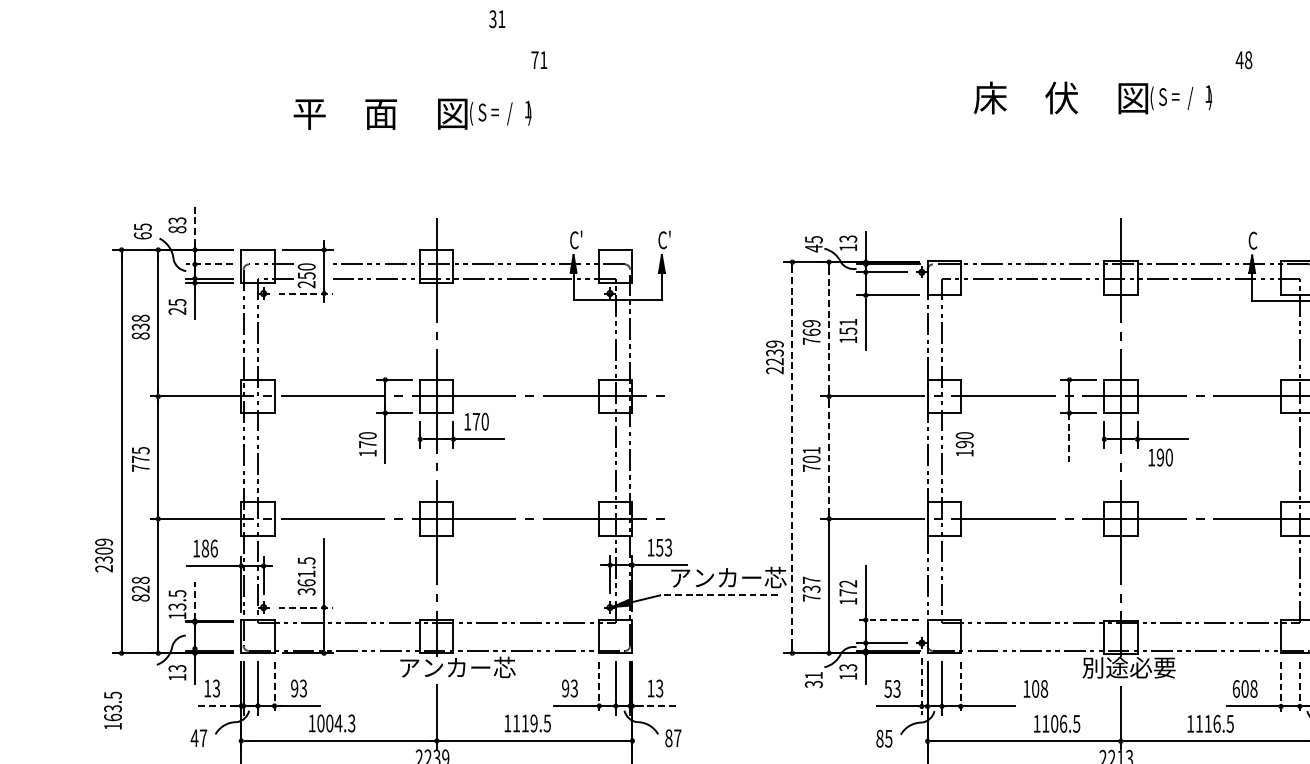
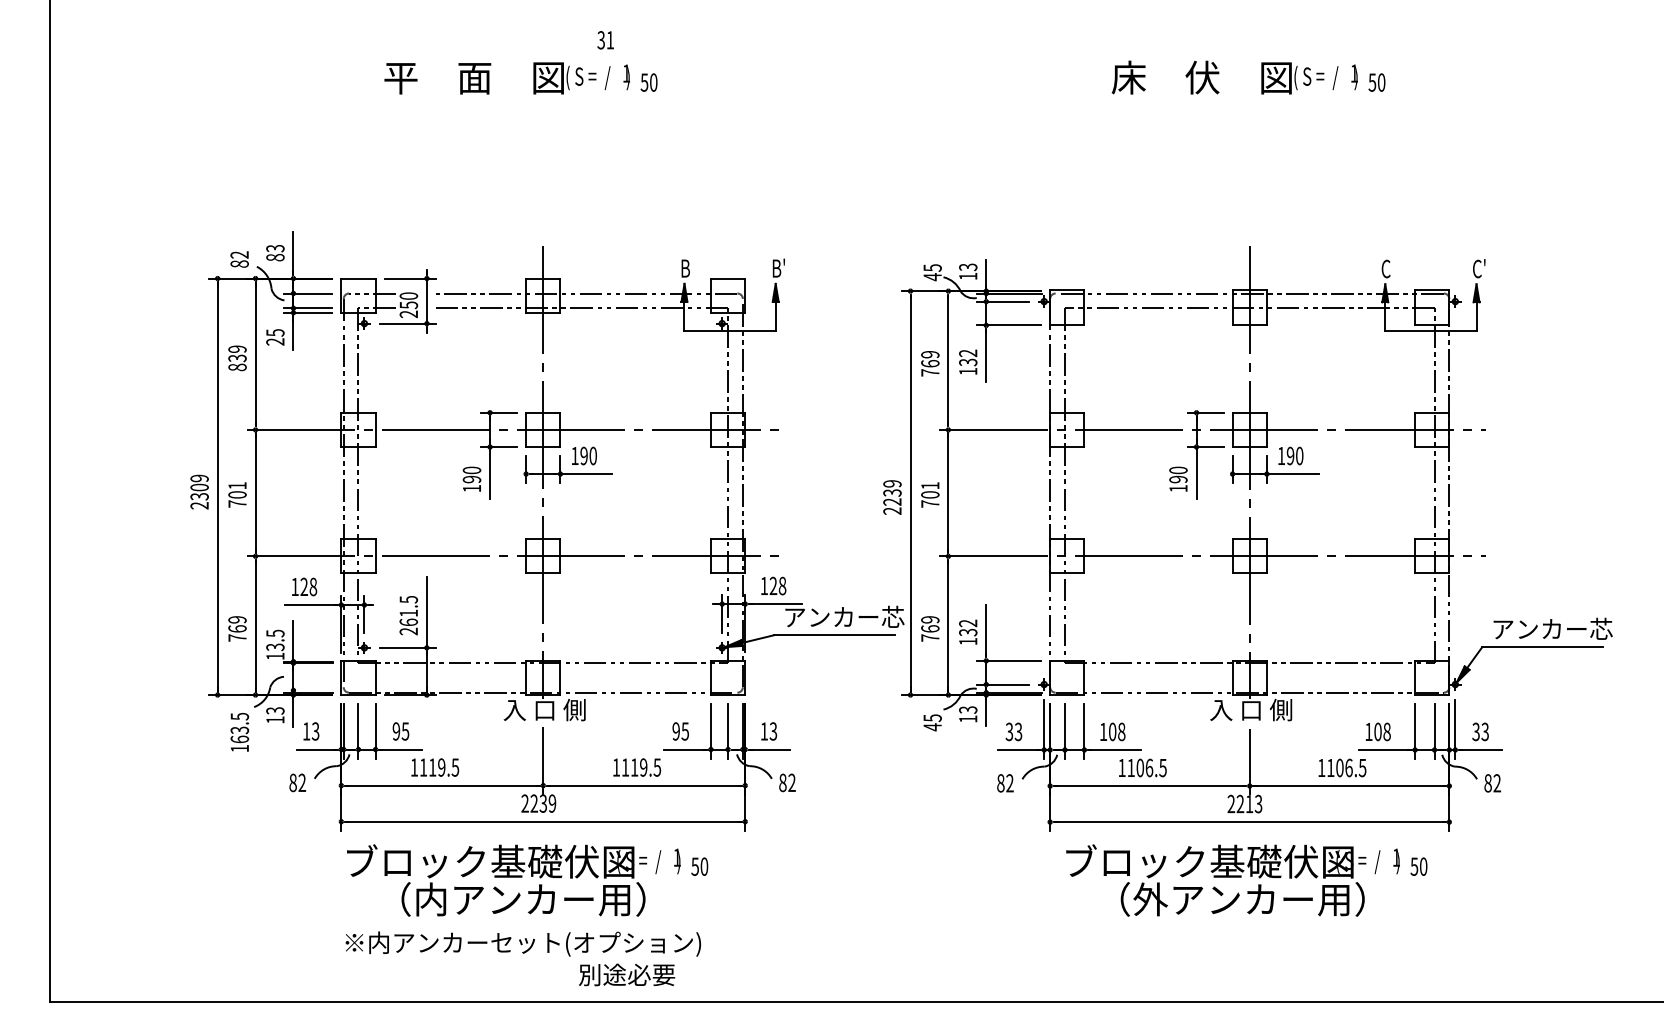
text: (538, 60) -> (648, 82), 71 -> 50
text: (1243, 60) -> (1376, 82), 48 -> 50
text: (1092, 97) -> (1234, 77), moved
text: (412, 114) -> (507, 78), moved
line: (194, 224) -> (293, 252), dashed -> solid
text: (142, 231) -> (239, 259), 65 -> 82
text: (576, 239) -> (687, 267), C' -> B
text: (664, 239) -> (778, 267), C' -> B'
line: (209, 264) -> (308, 293), dashed -> solid
line: (306, 293) -> (408, 323), dashed -> solid
text: (140, 317) -> (237, 348), 838 -> 839
text: (848, 326) -> (968, 357), 151 -> 132
line: (829, 329) -> (948, 360), dashed -> solid
text: (775, 357) -> (892, 497), moved
text: (475, 421) -> (583, 455), 170 -> 190
line: (1069, 437) -> (1196, 472), dashed -> solid
text: (964, 443) -> (1178, 478), moved
text: (367, 444) -> (471, 479), 170 -> 190
text: (140, 455) -> (237, 490), 775 -> 701
text: (1160, 457) -> (1290, 455), moved
line: (792, 458) -> (910, 493), dashed -> solid
line: (829, 458) -> (948, 493), dashed -> solid
text: (663, 547) -> (777, 585), 153 -> 128
text: (209, 548) -> (308, 586), 186 -> 128
text: (103, 554) -> (199, 491), moved
text: (811, 584) -> (930, 624), 737 -> 769
text: (140, 588) -> (237, 628), 828 -> 769
text: (307, 591) -> (409, 631), 361.5 -> 261.5
text: (848, 592) -> (968, 632), 172 -> 132
line: (718, 595) -> (834, 635), dashed -> solid
line: (194, 600) -> (293, 640), dashed -> solid
line: (306, 607) -> (408, 647), dashed -> solid
line: (888, 619) -> (1009, 660), dashed -> solid
text: (456, 667) -> (563, 709), アンカー芯 -> 入 口 側
text: (1129, 667) -> (1258, 709), 別途必要 -> 入 口 側
text: (813, 679) -> (932, 722), 31 -> 45
line: (922, 686) -> (1044, 729), dashed -> solid
text: (303, 687) -> (405, 730), 93 -> 95
text: (574, 687) -> (685, 730), 93 -> 95
line: (274, 688) -> (375, 731), dashed -> solid
line: (598, 688) -> (710, 731), dashed -> solid
text: (888, 688) -> (1009, 731), 53 -> 33
text: (1035, 688) -> (1112, 731), moved
text: (1235, 688) -> (1368, 731), 608 -> 108
line: (960, 689) -> (1084, 732), dashed -> solid
line: (1281, 689) -> (1415, 732), dashed -> solid
line: (1299, 689) -> (1434, 732), dashed -> solid
line: (217, 705) -> (316, 749), dashed -> solid
line: (656, 705) -> (770, 749), dashed -> solid
text: (112, 710) -> (239, 732), moved
text: (336, 723) -> (439, 767), 1004.3 -> 1119.5
text: (1056, 723) -> (1142, 767), moved
text: (1207, 723) -> (1339, 767), 1116.5 -> 1106.5
text: (198, 737) -> (297, 782), 47 -> 82
text: (677, 737) -> (791, 782), 87 -> 82
text: (888, 738) -> (1009, 783), 85 -> 82

